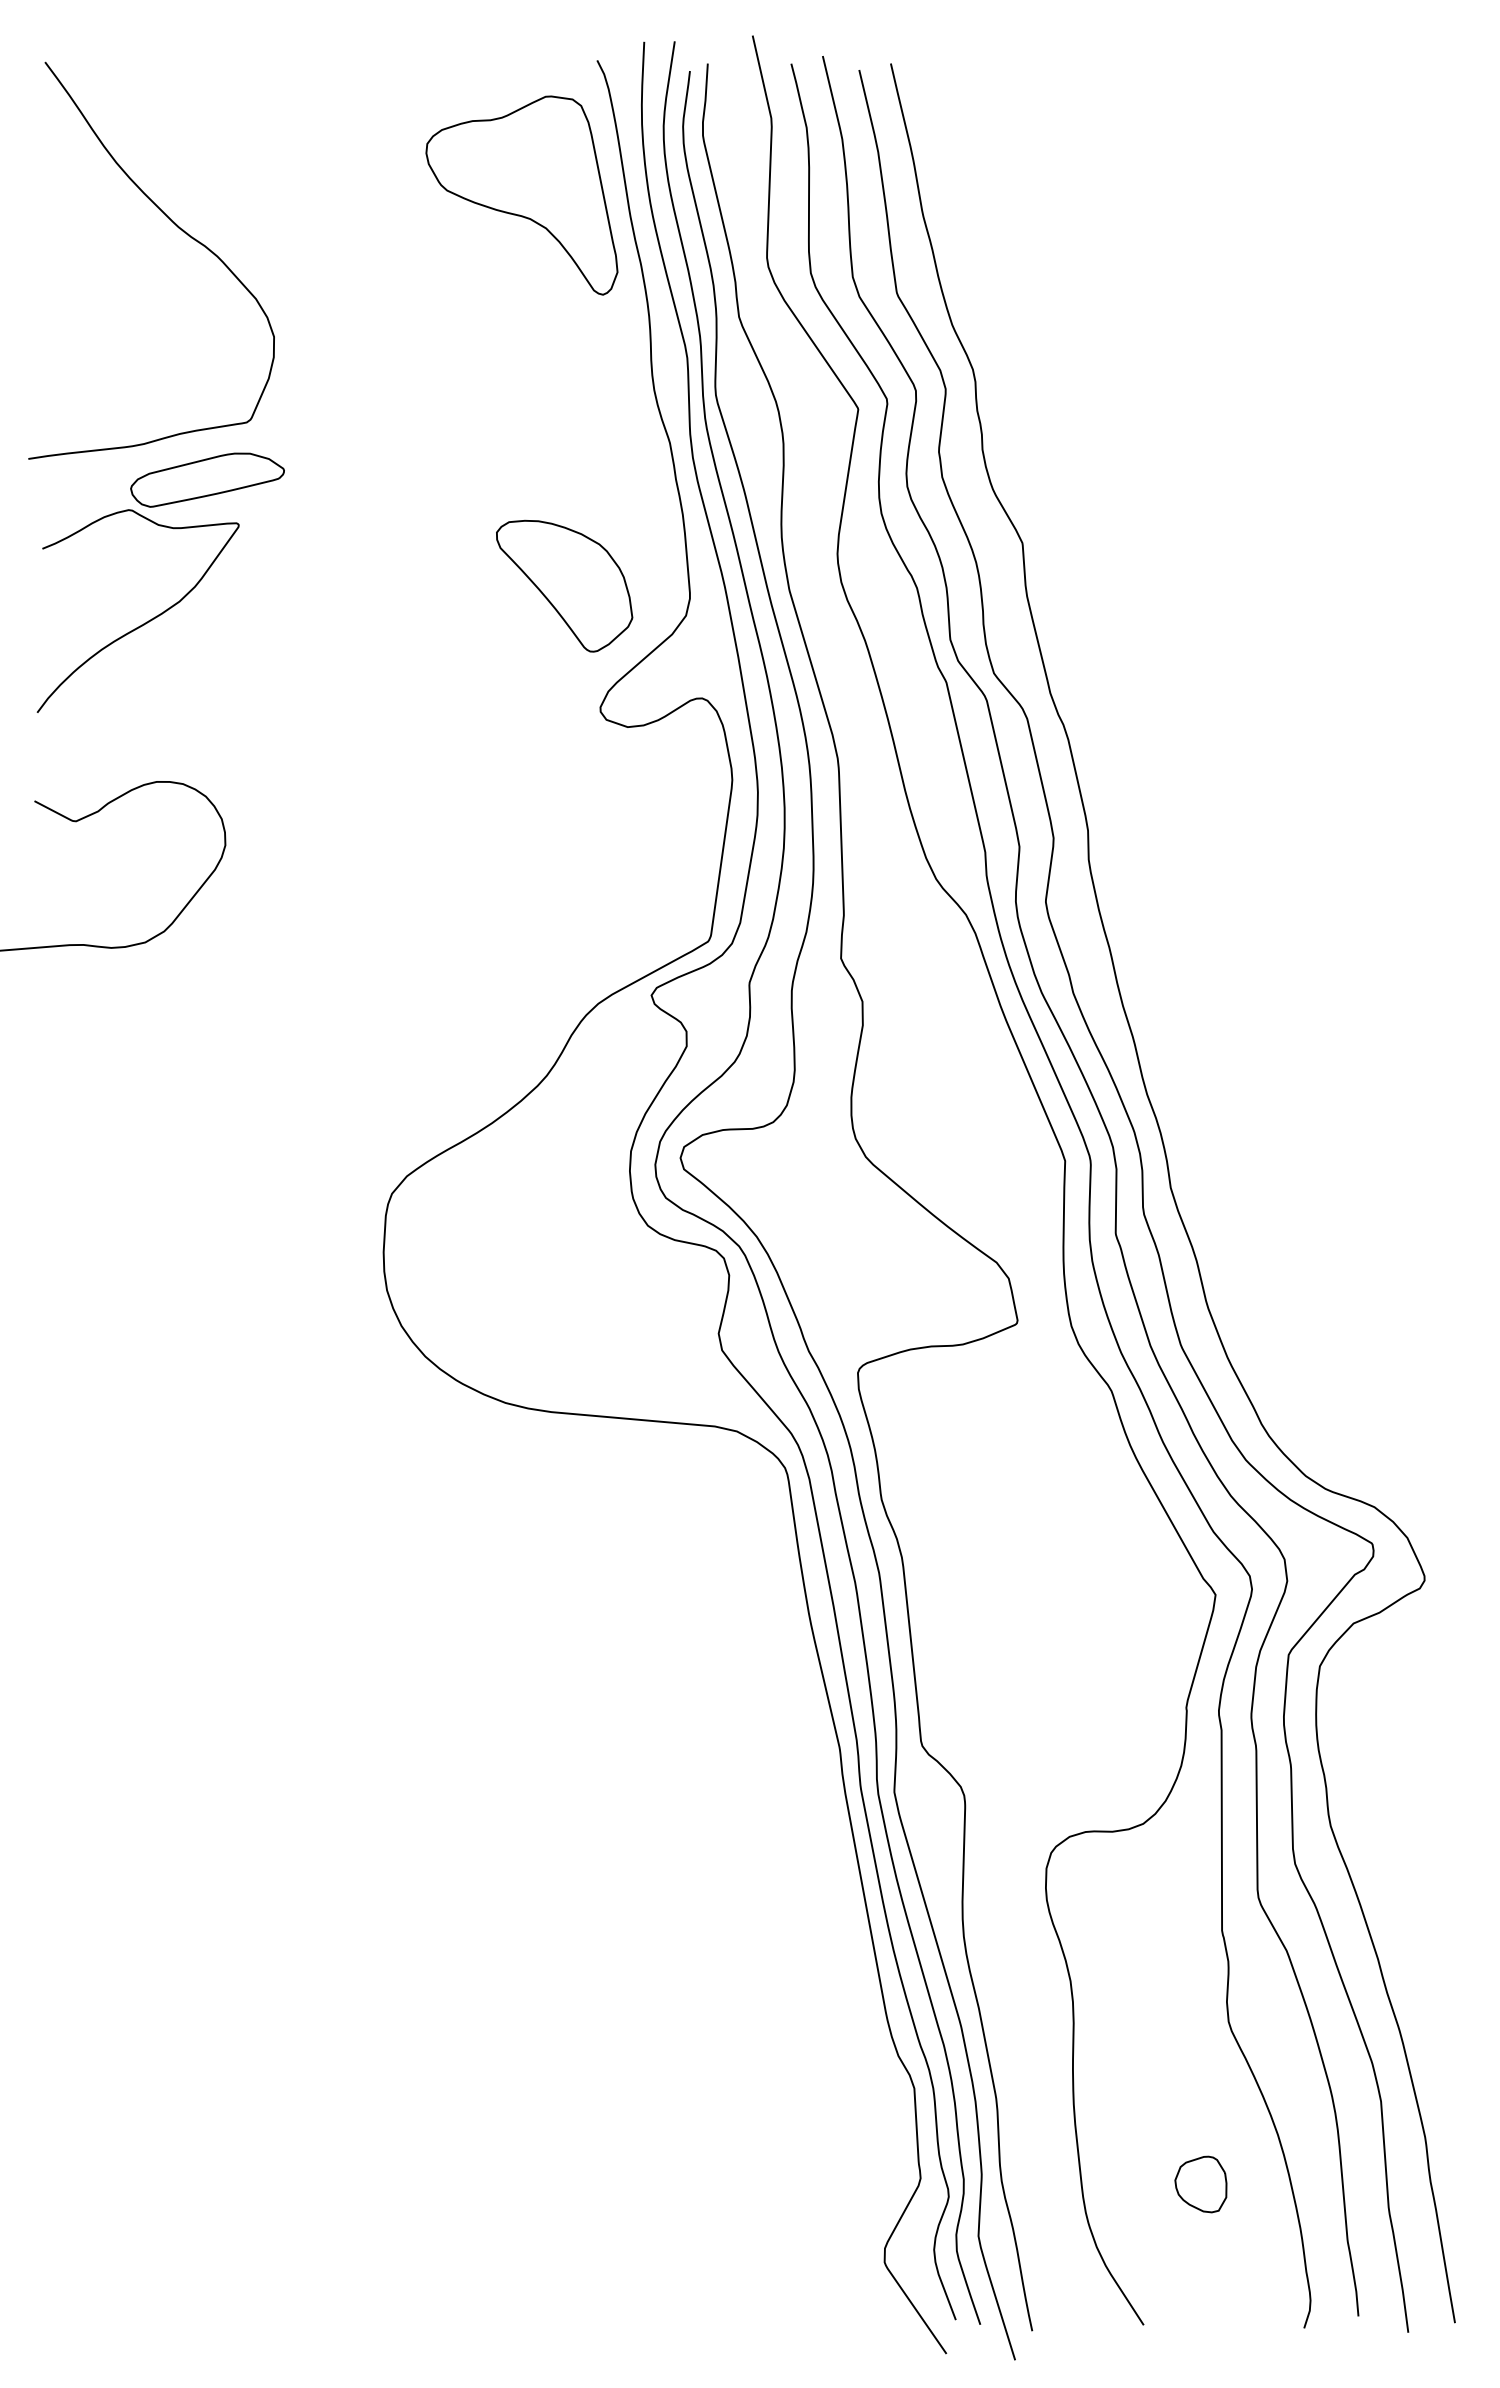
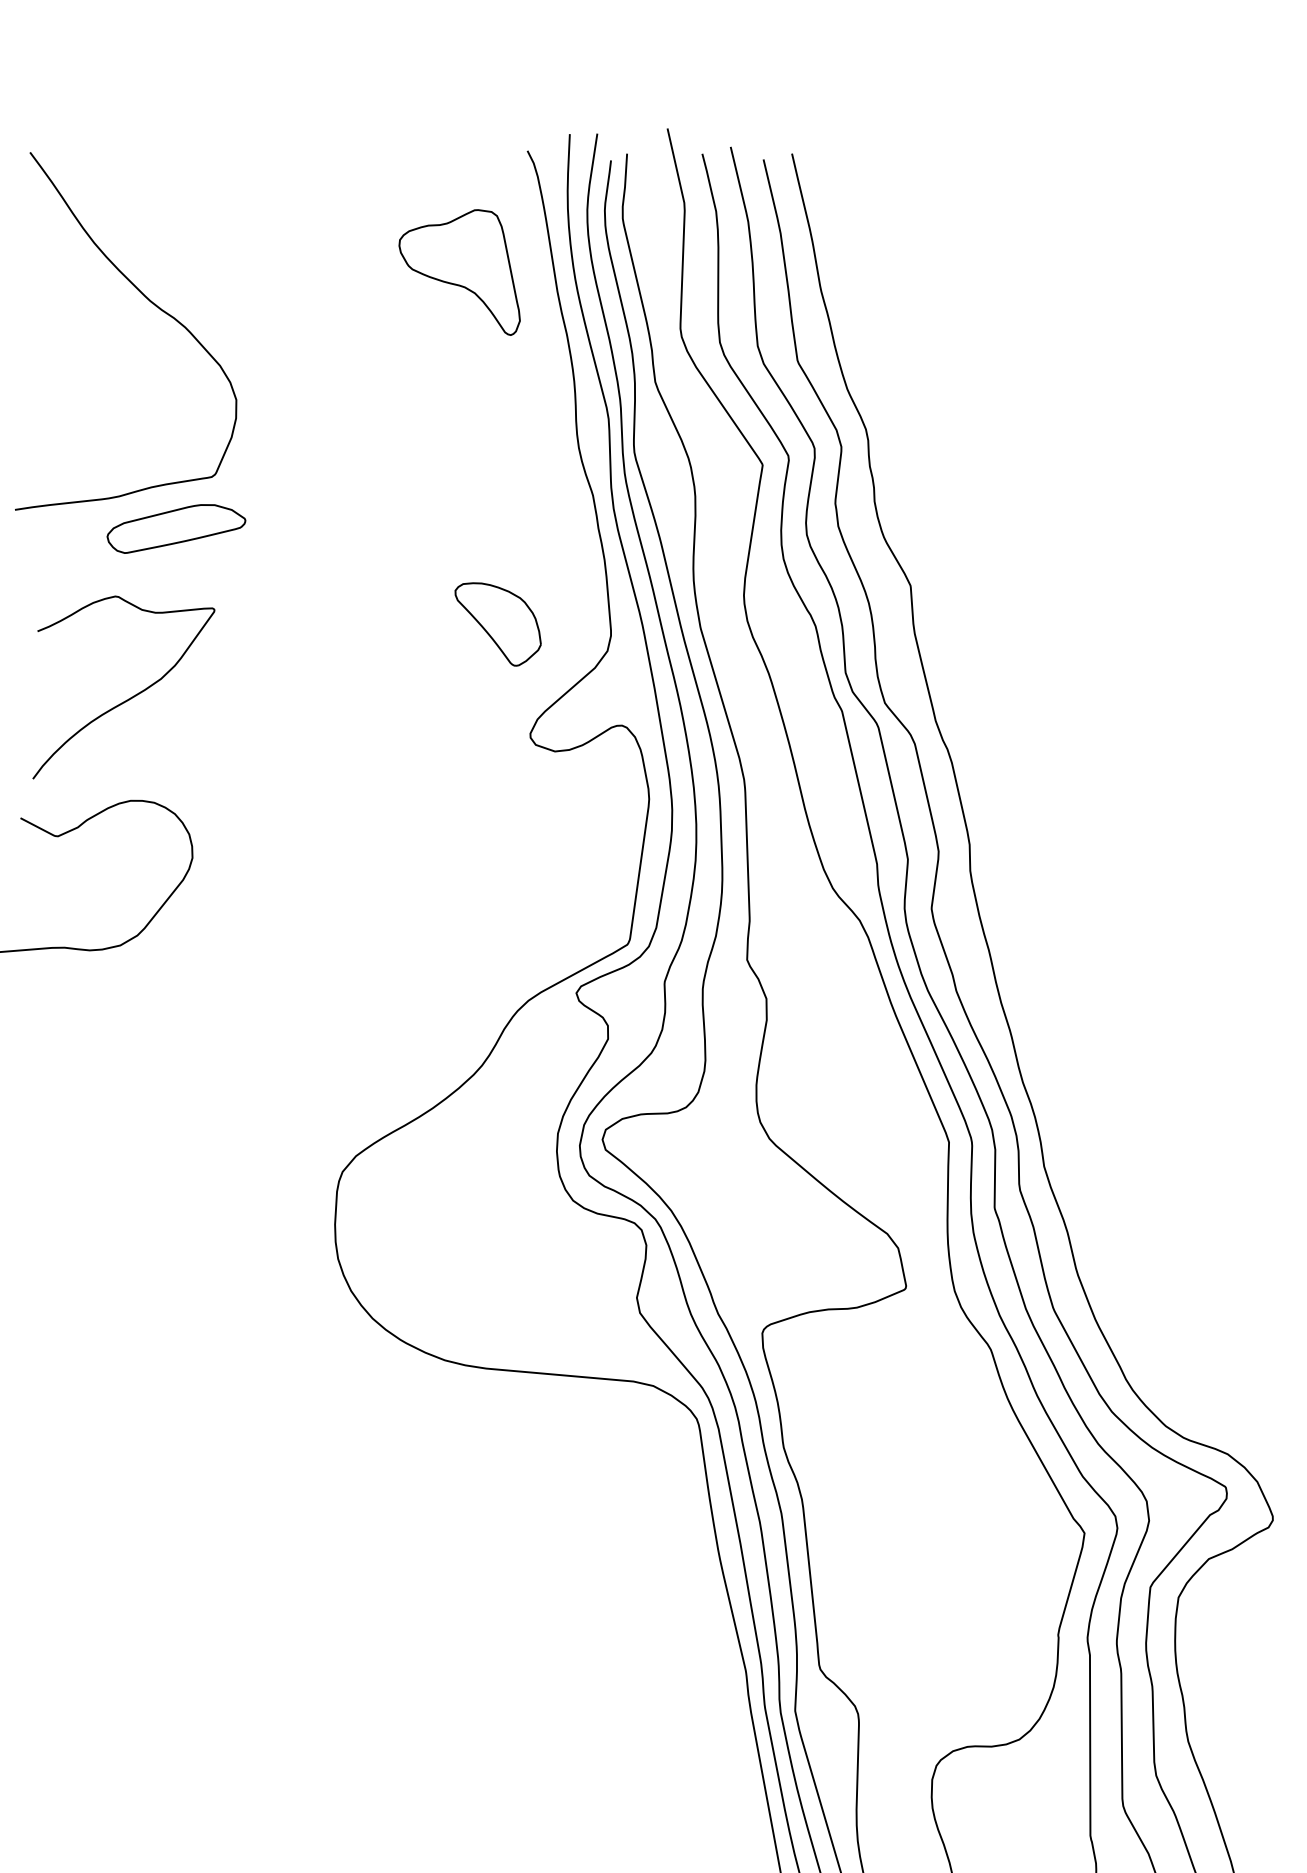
part: (521, 195) -> (459, 272), size x0.7
part: (564, 585) -> (498, 623), size x0.7
curve: (146, 621) -> (131, 696), moved

